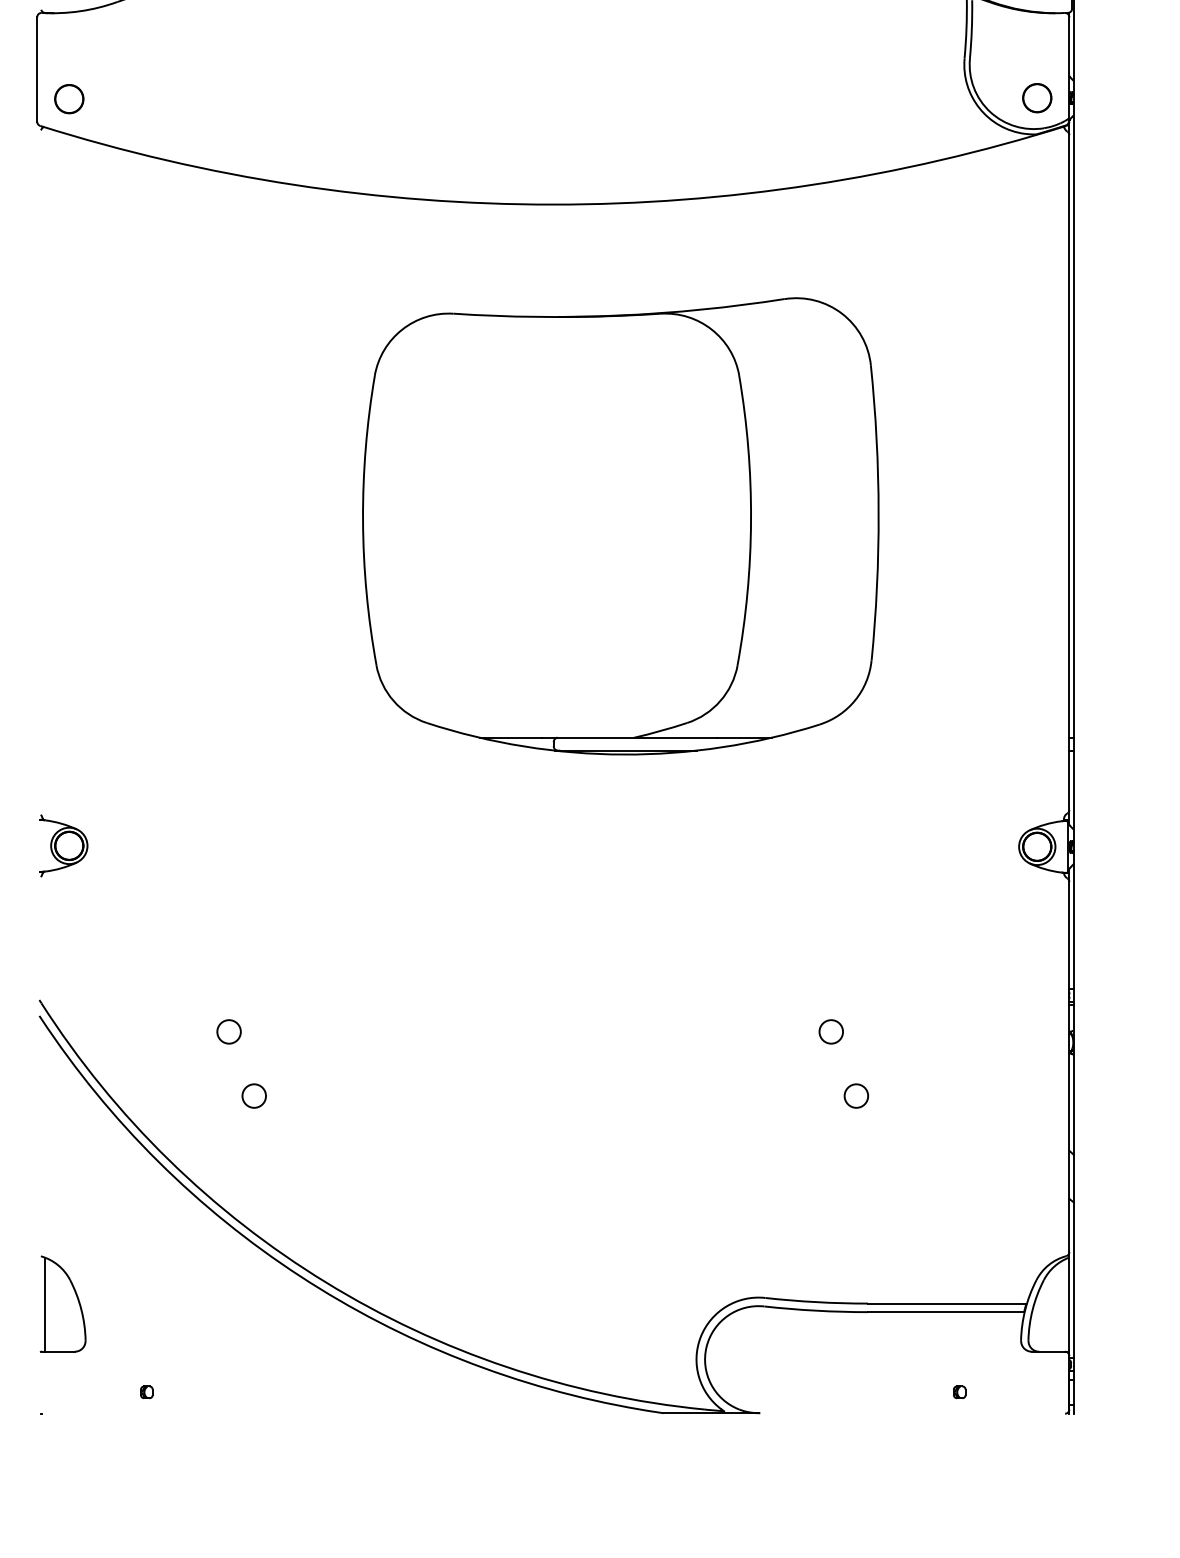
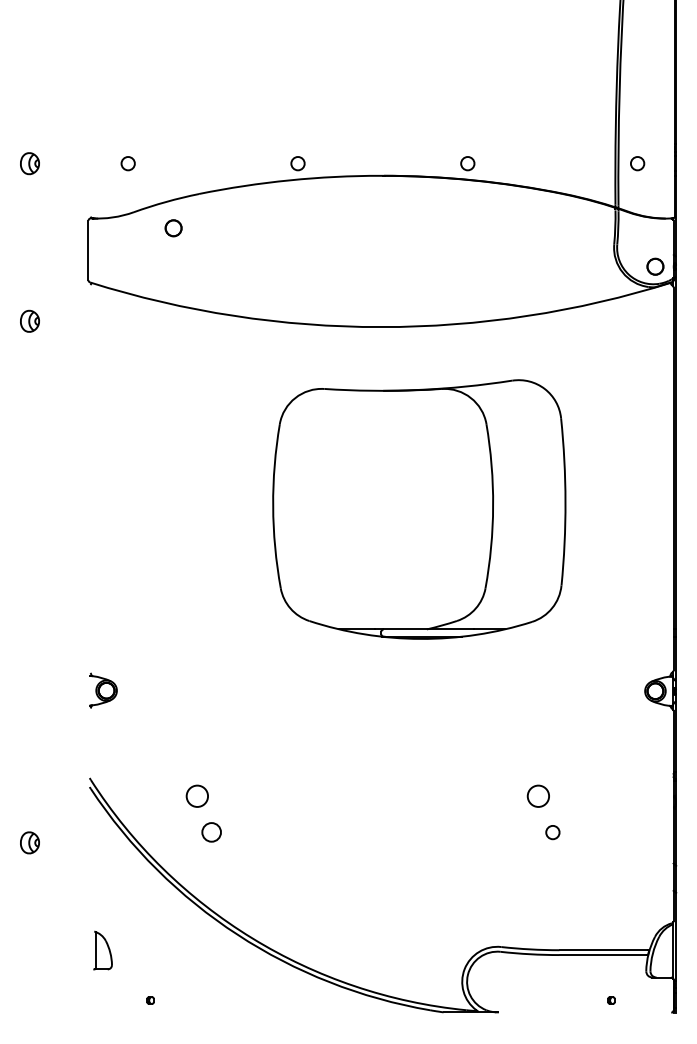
circle: (69, 99) -> (173, 228), moved
circle: (227, 1030) -> (196, 795), size x1.6
circle: (831, 1030) -> (538, 795), size x1.6
circle: (252, 1095) -> (210, 832), size x1.4
part: (62, 1304) -> (102, 950), size x0.7

